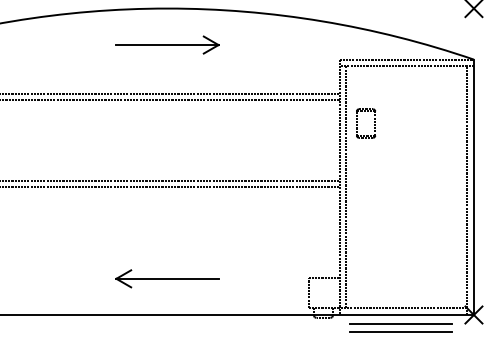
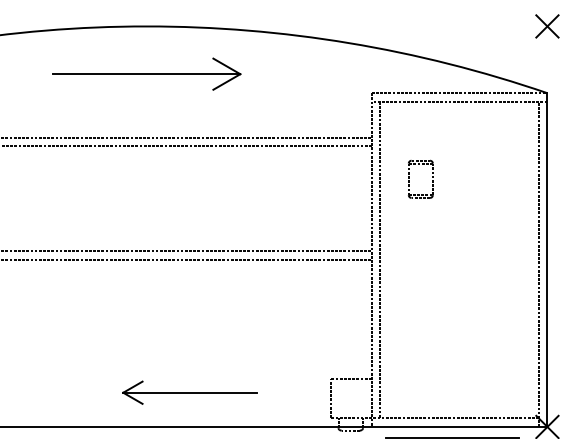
part: (167, 44) -> (146, 73), size x1.4
part: (374, 122) -> (431, 177), moved
part: (167, 278) -> (190, 392), moved

